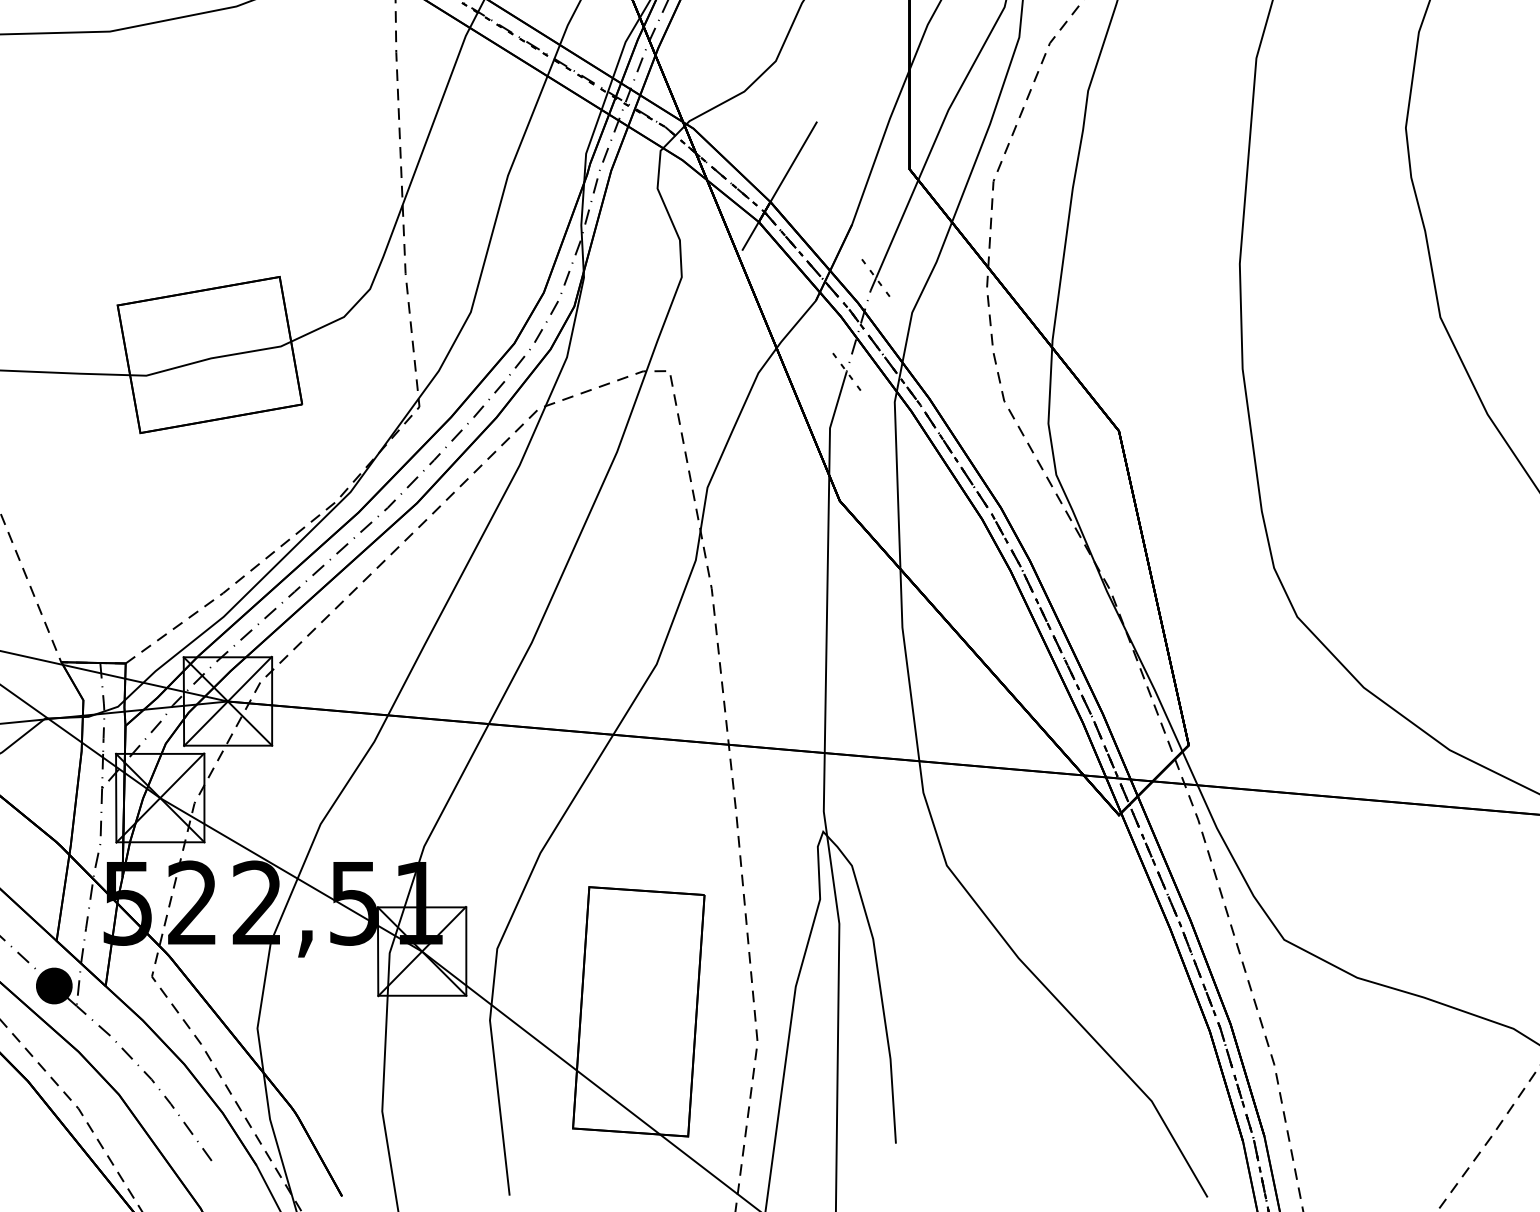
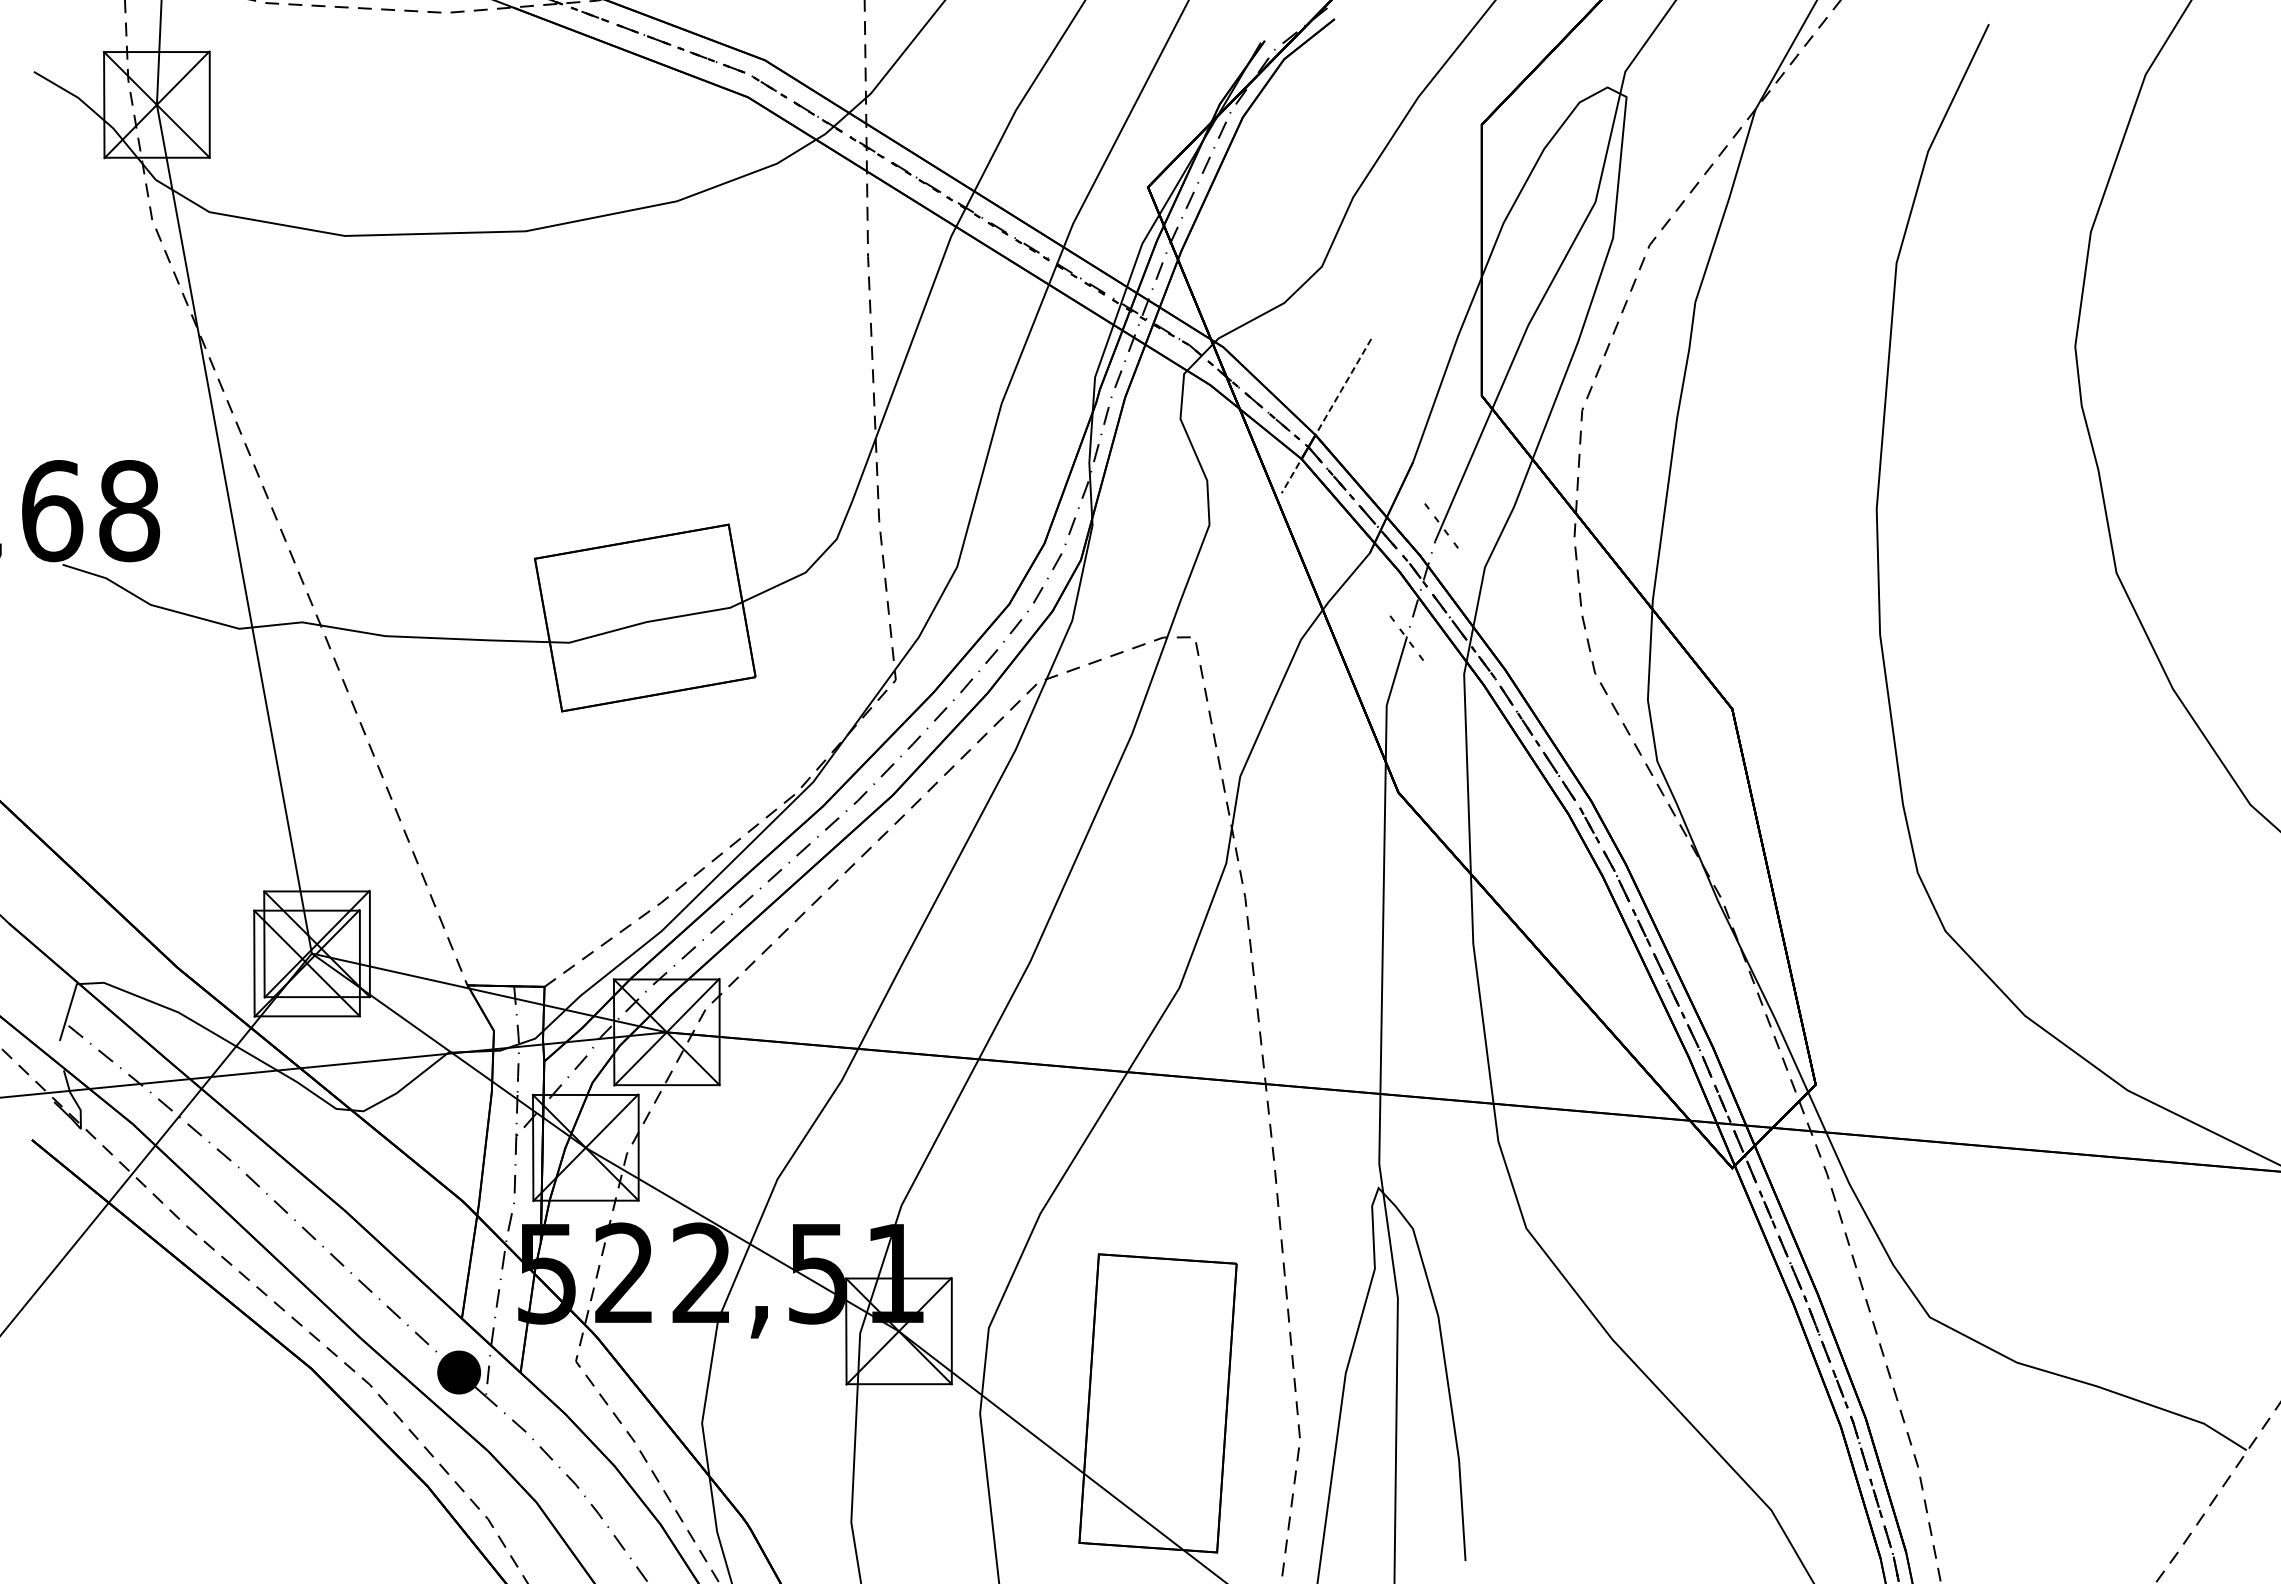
line: (779, 186) -> (1326, 416), solid -> dashed

